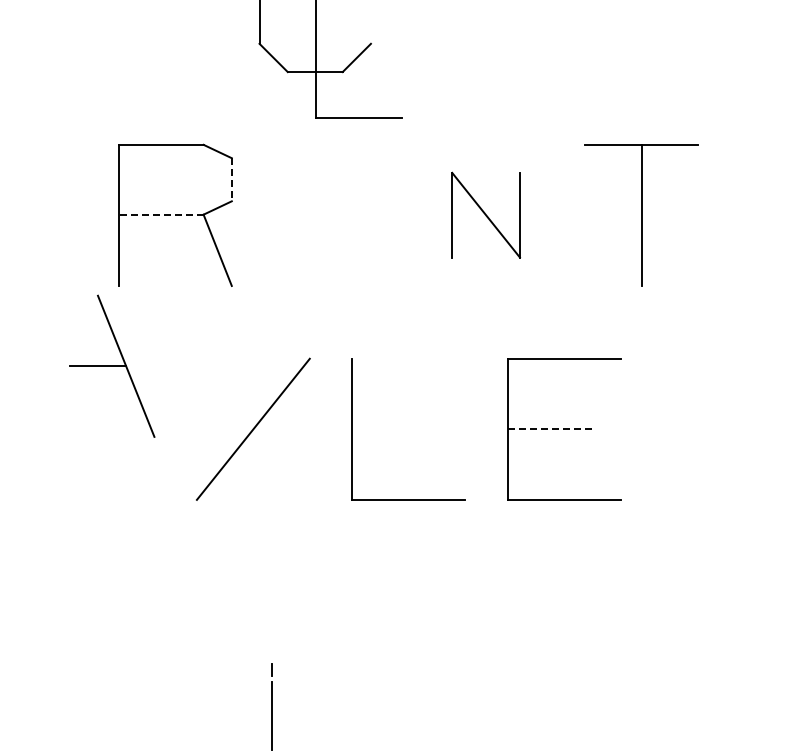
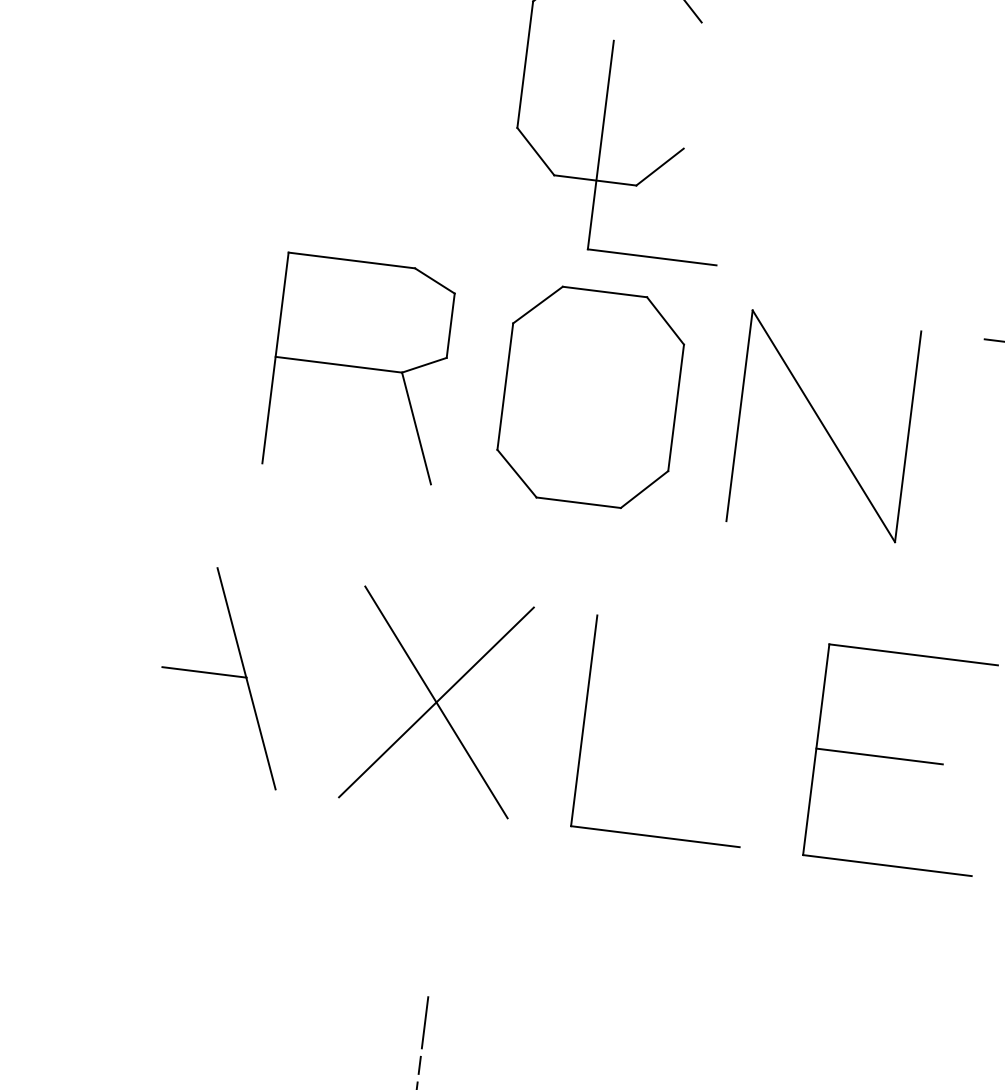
line: (231, 179) -> (450, 325), dashed -> solid
line: (160, 214) -> (337, 364), dashed -> solid
part: (329, 214) -> (590, 395), added
part: (485, 214) -> (823, 424), size x1.67
part: (112, 365) -> (226, 674), moved
line: (252, 428) -> (435, 700), added
line: (549, 428) -> (878, 756), dashed -> solid
line: (272, 641) -> (425, 1022), added

